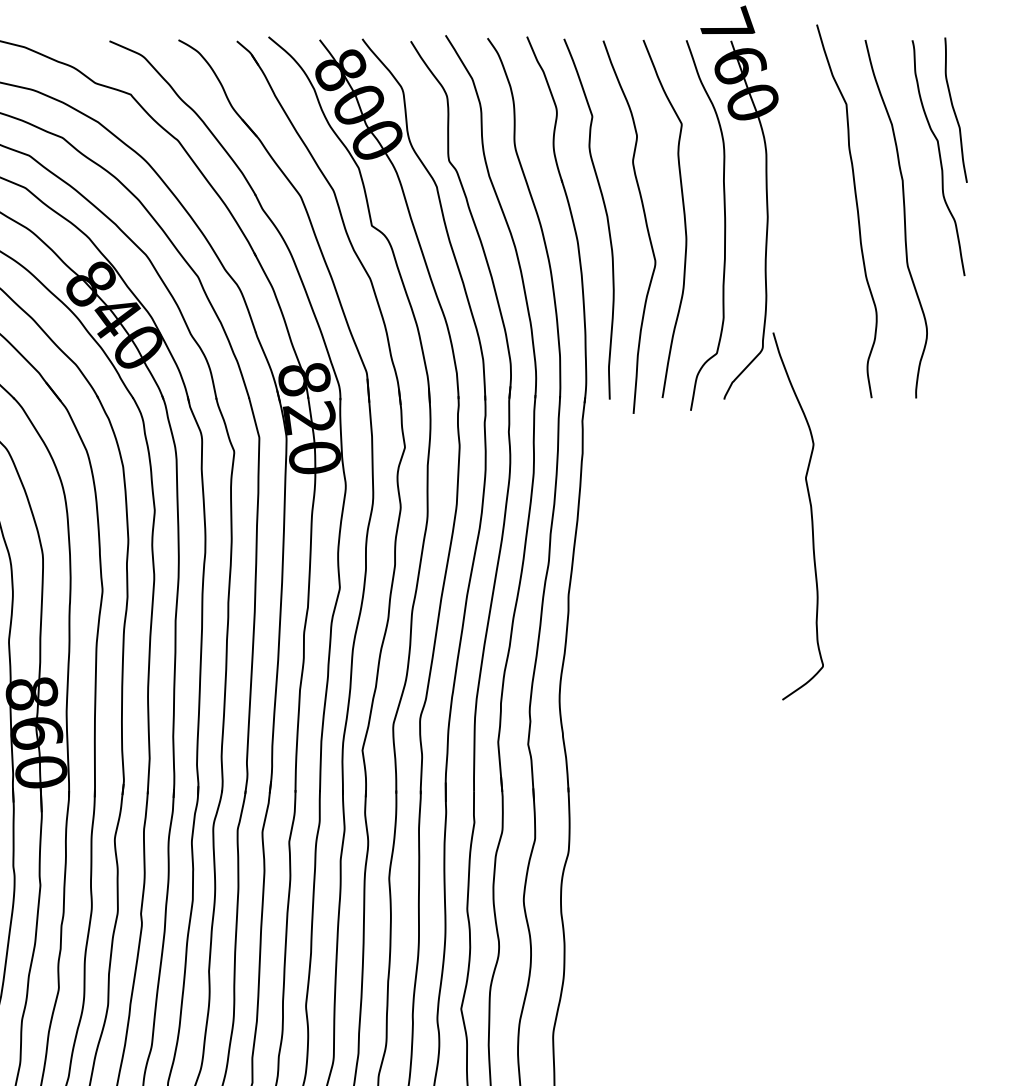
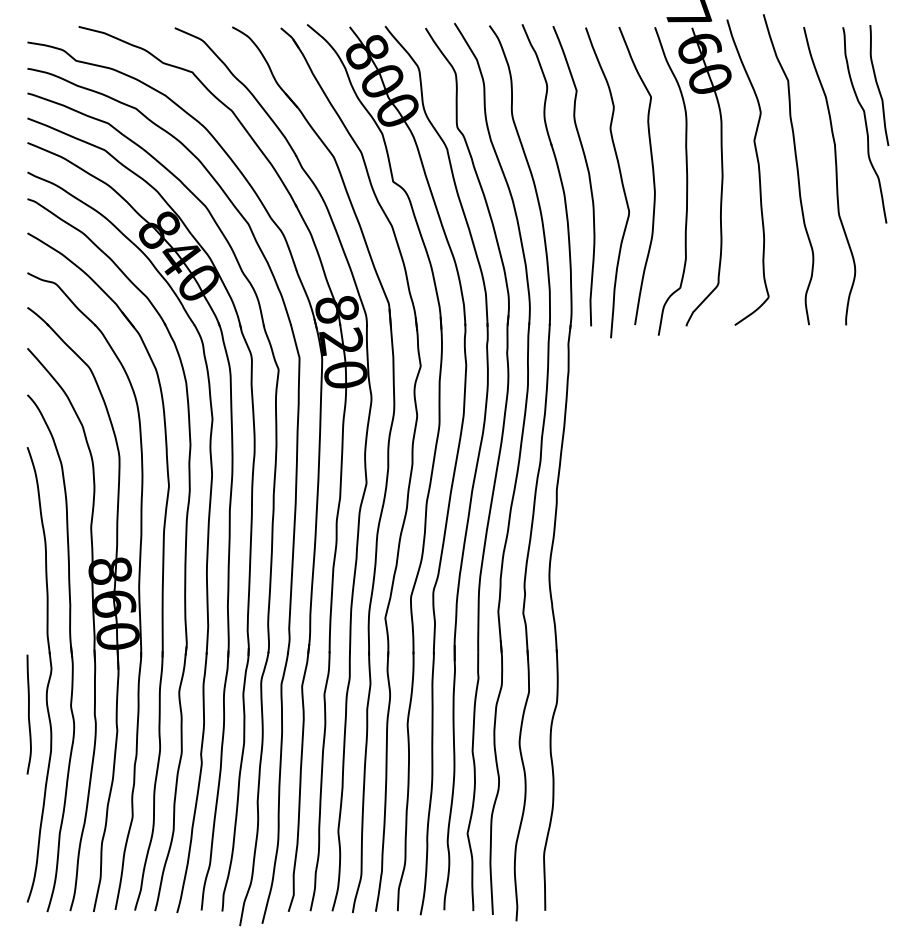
curve: (810, 516) -> (758, 172), moved

